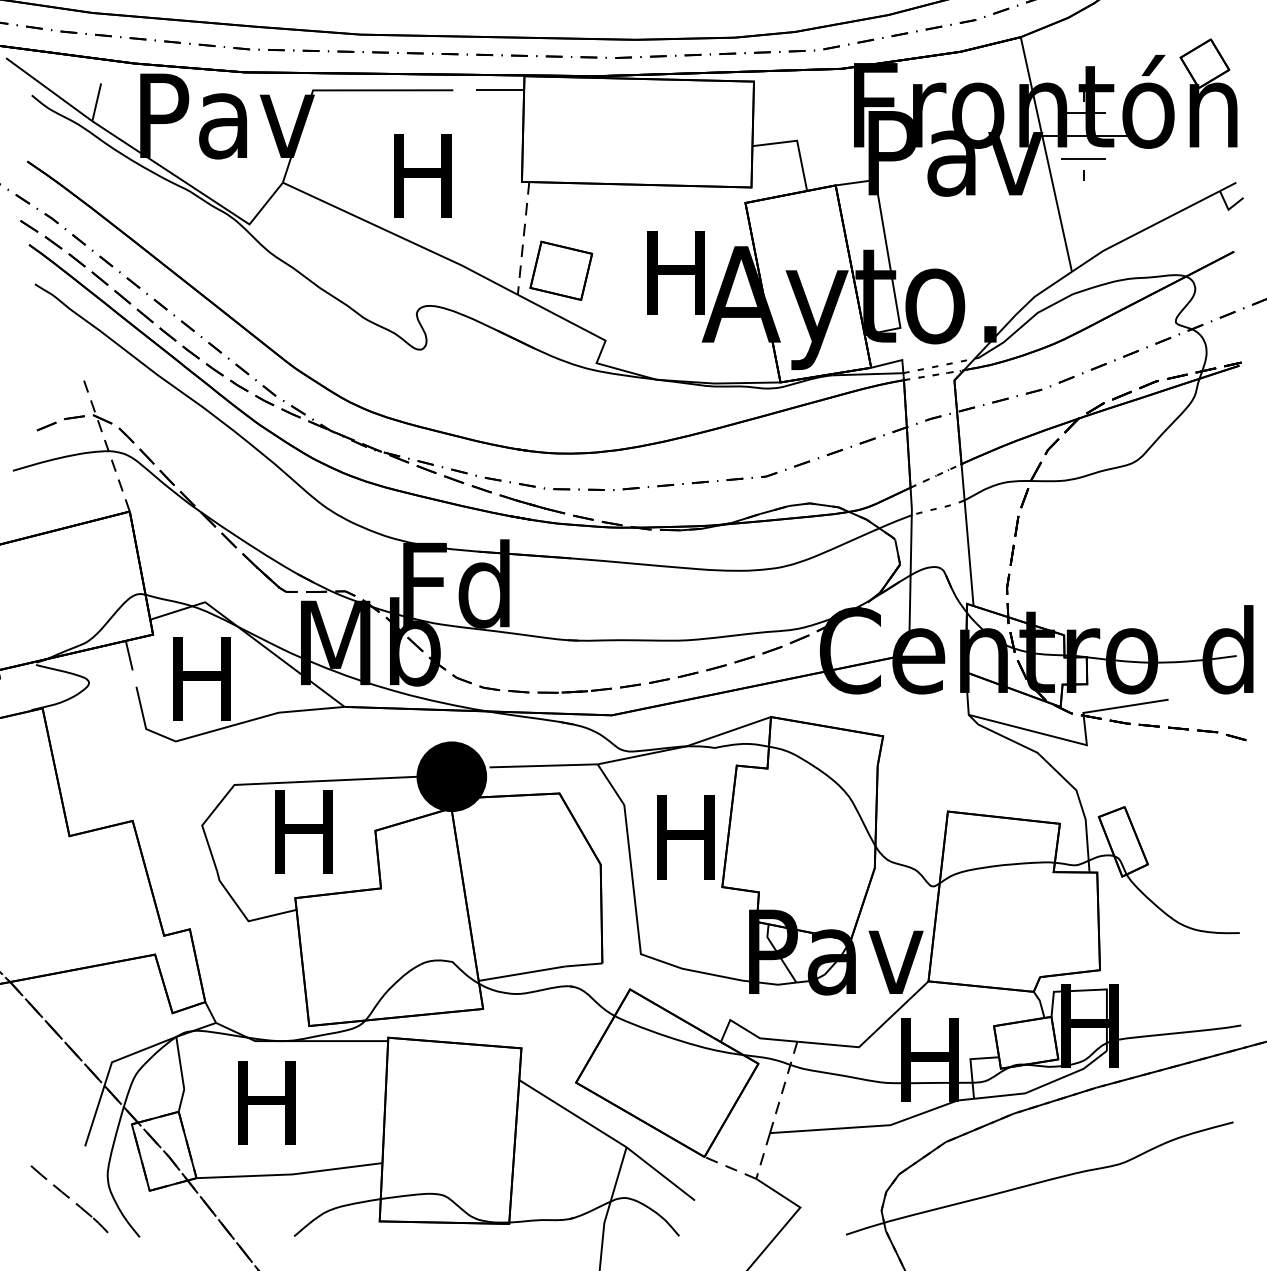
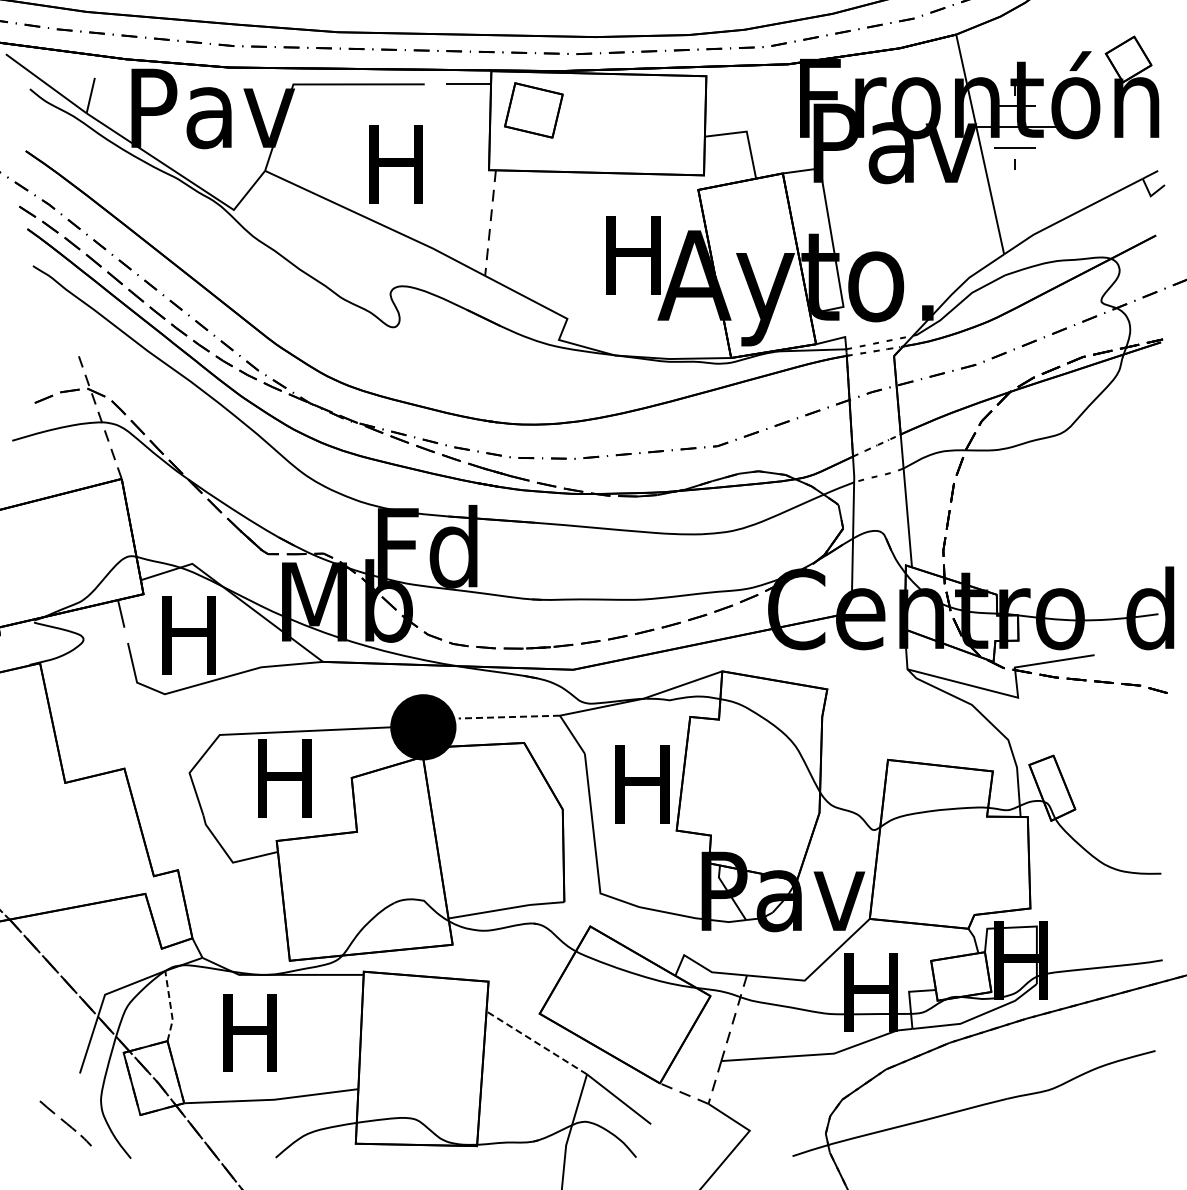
part: (560, 270) -> (533, 110), moved
line: (543, 766) -> (509, 717), solid -> dashed
line: (181, 1074) -> (170, 1006), solid -> dashed
line: (572, 1113) -> (536, 1042), solid -> dashed
part: (68, 1198) -> (64, 1122), size x0.7

